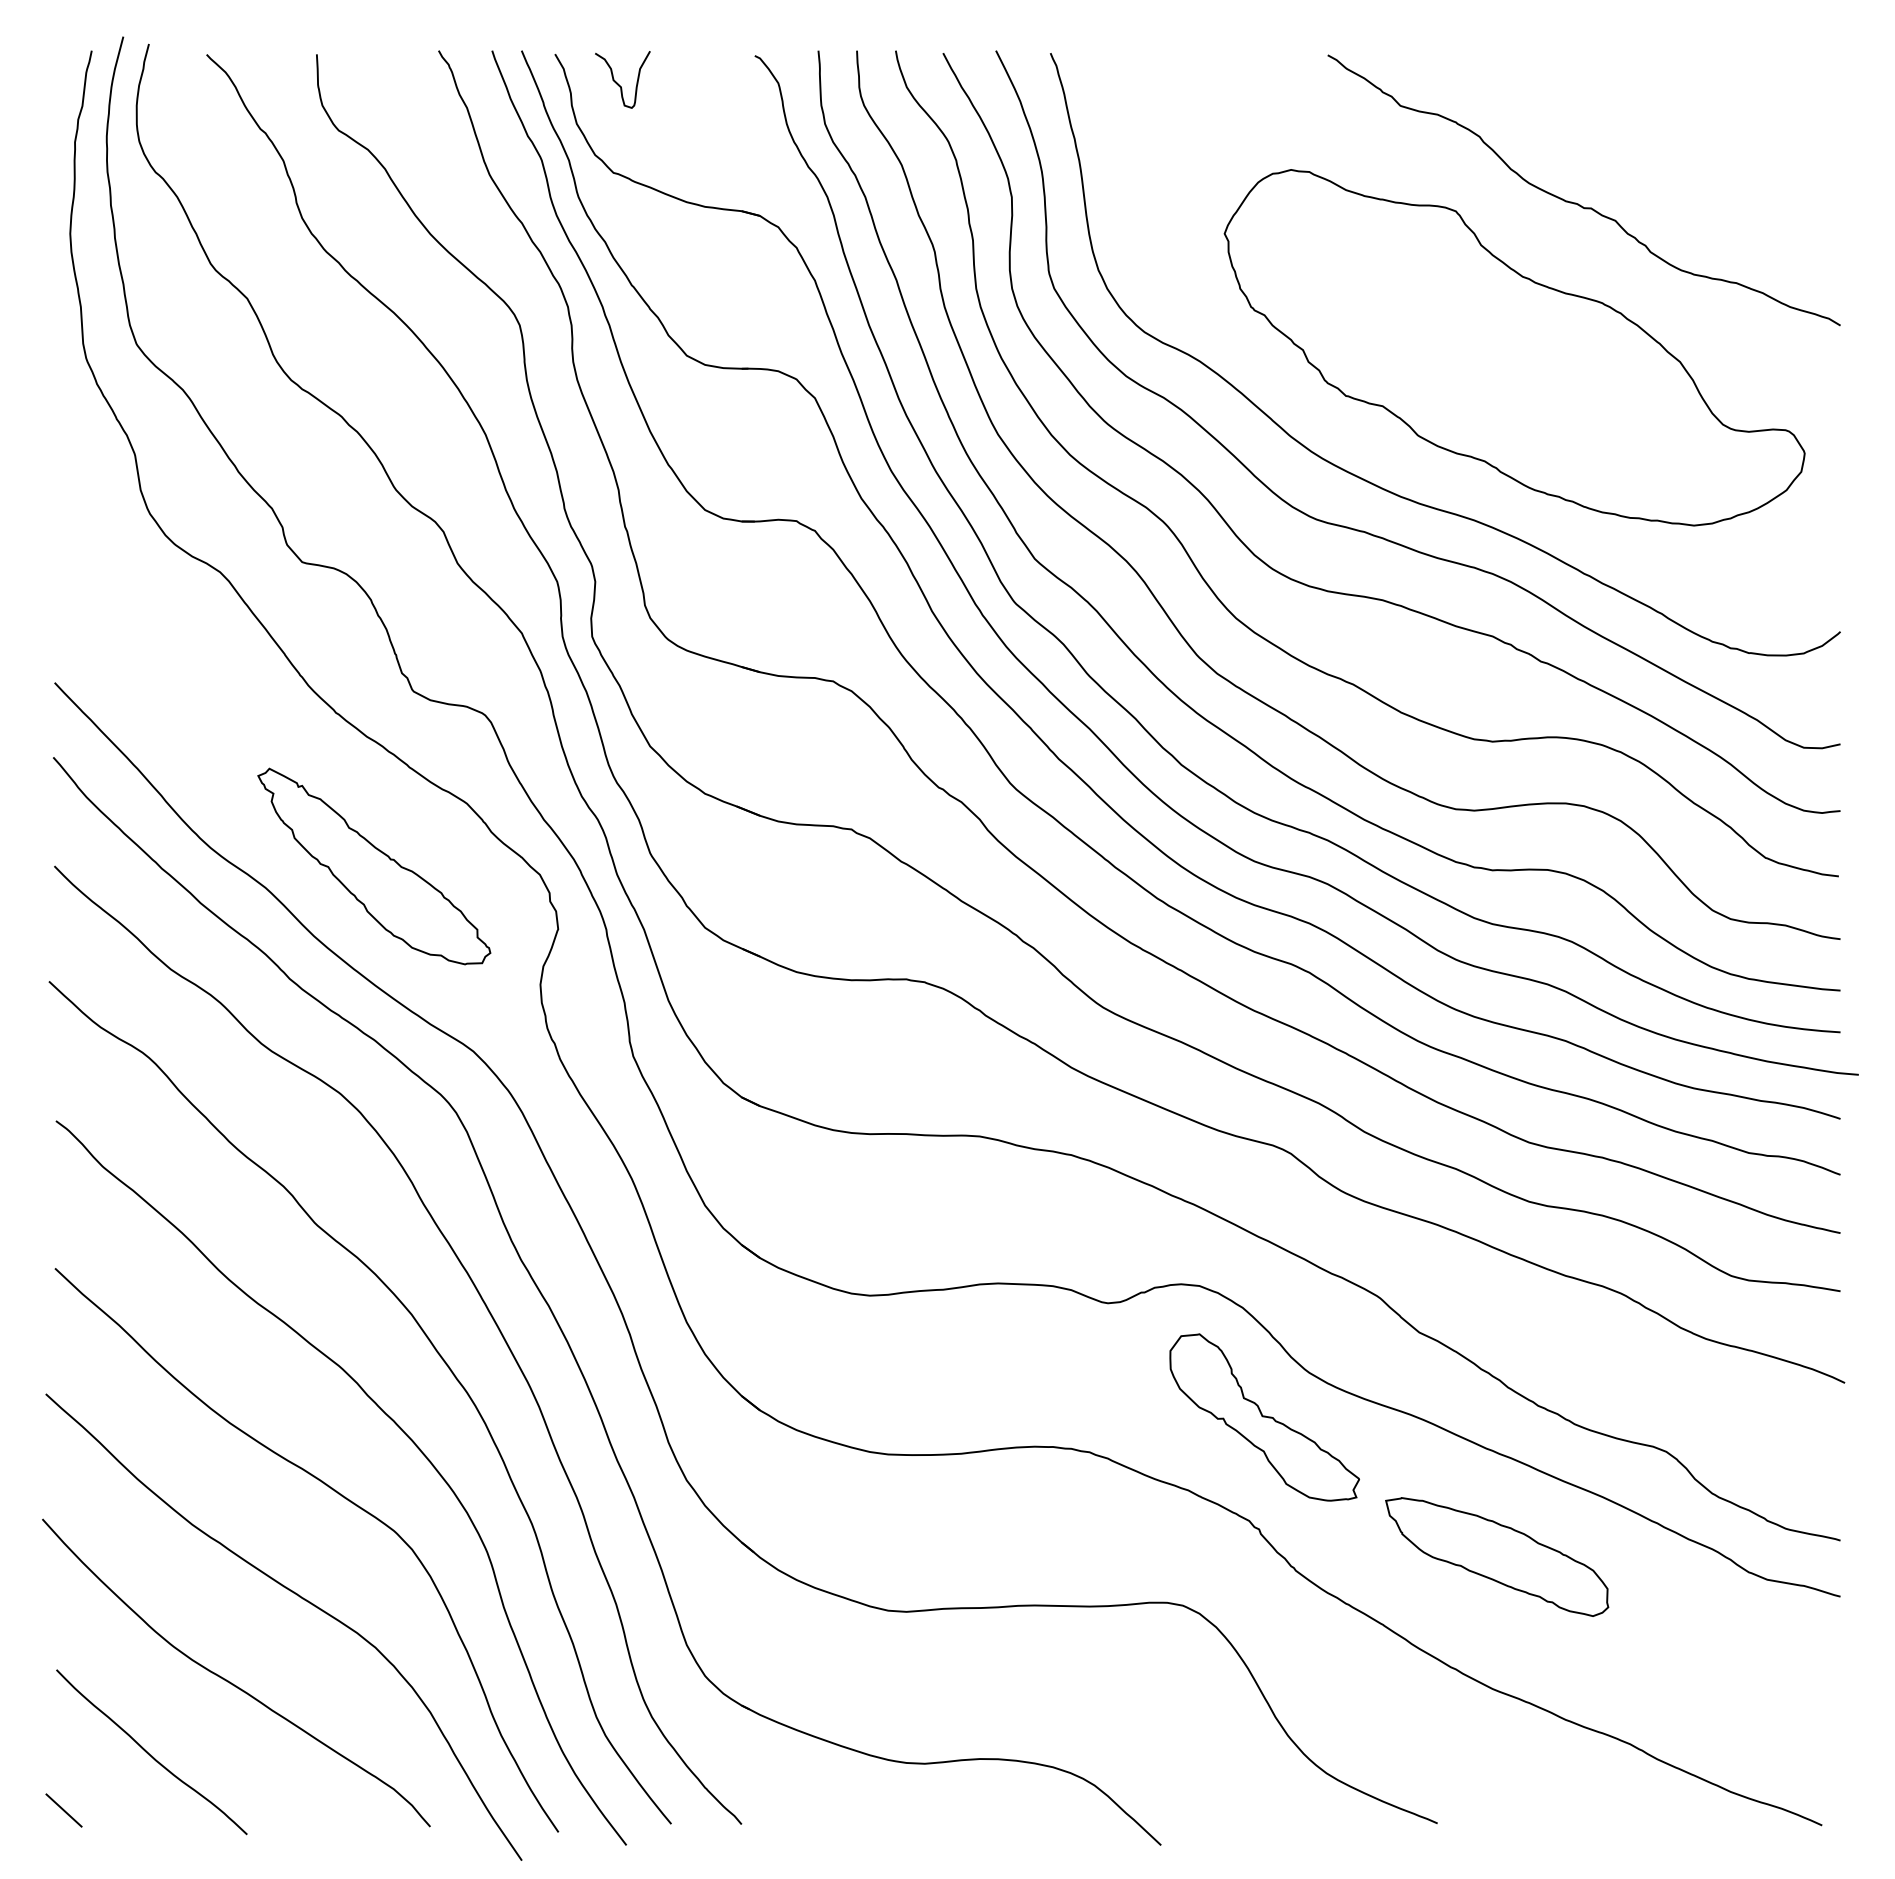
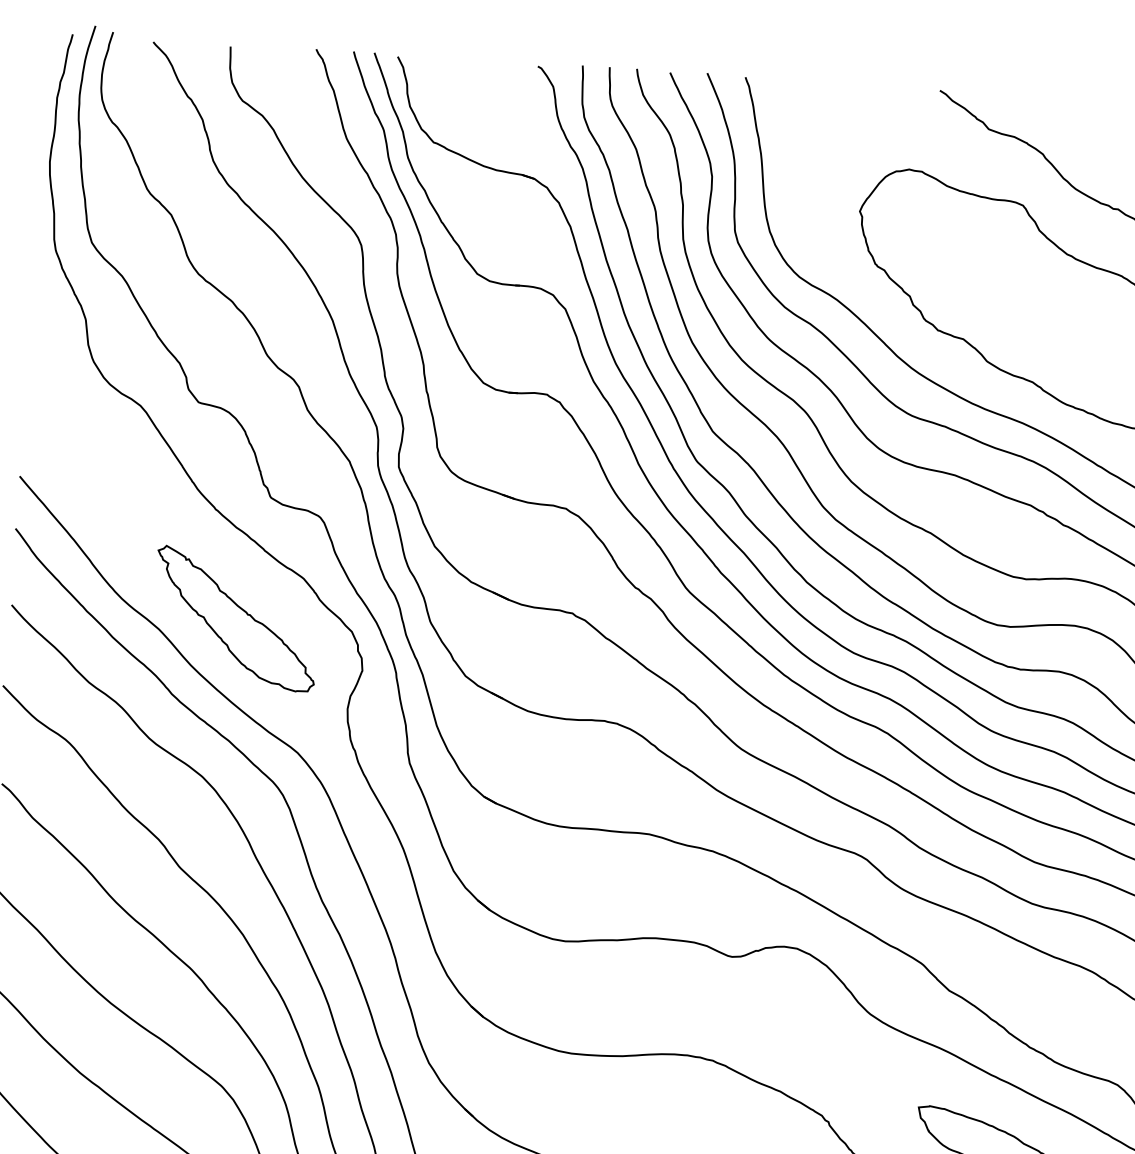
curve: (618, 83) -> (441, 79), removed
part: (1264, 1417) -> (837, 1043), removed

